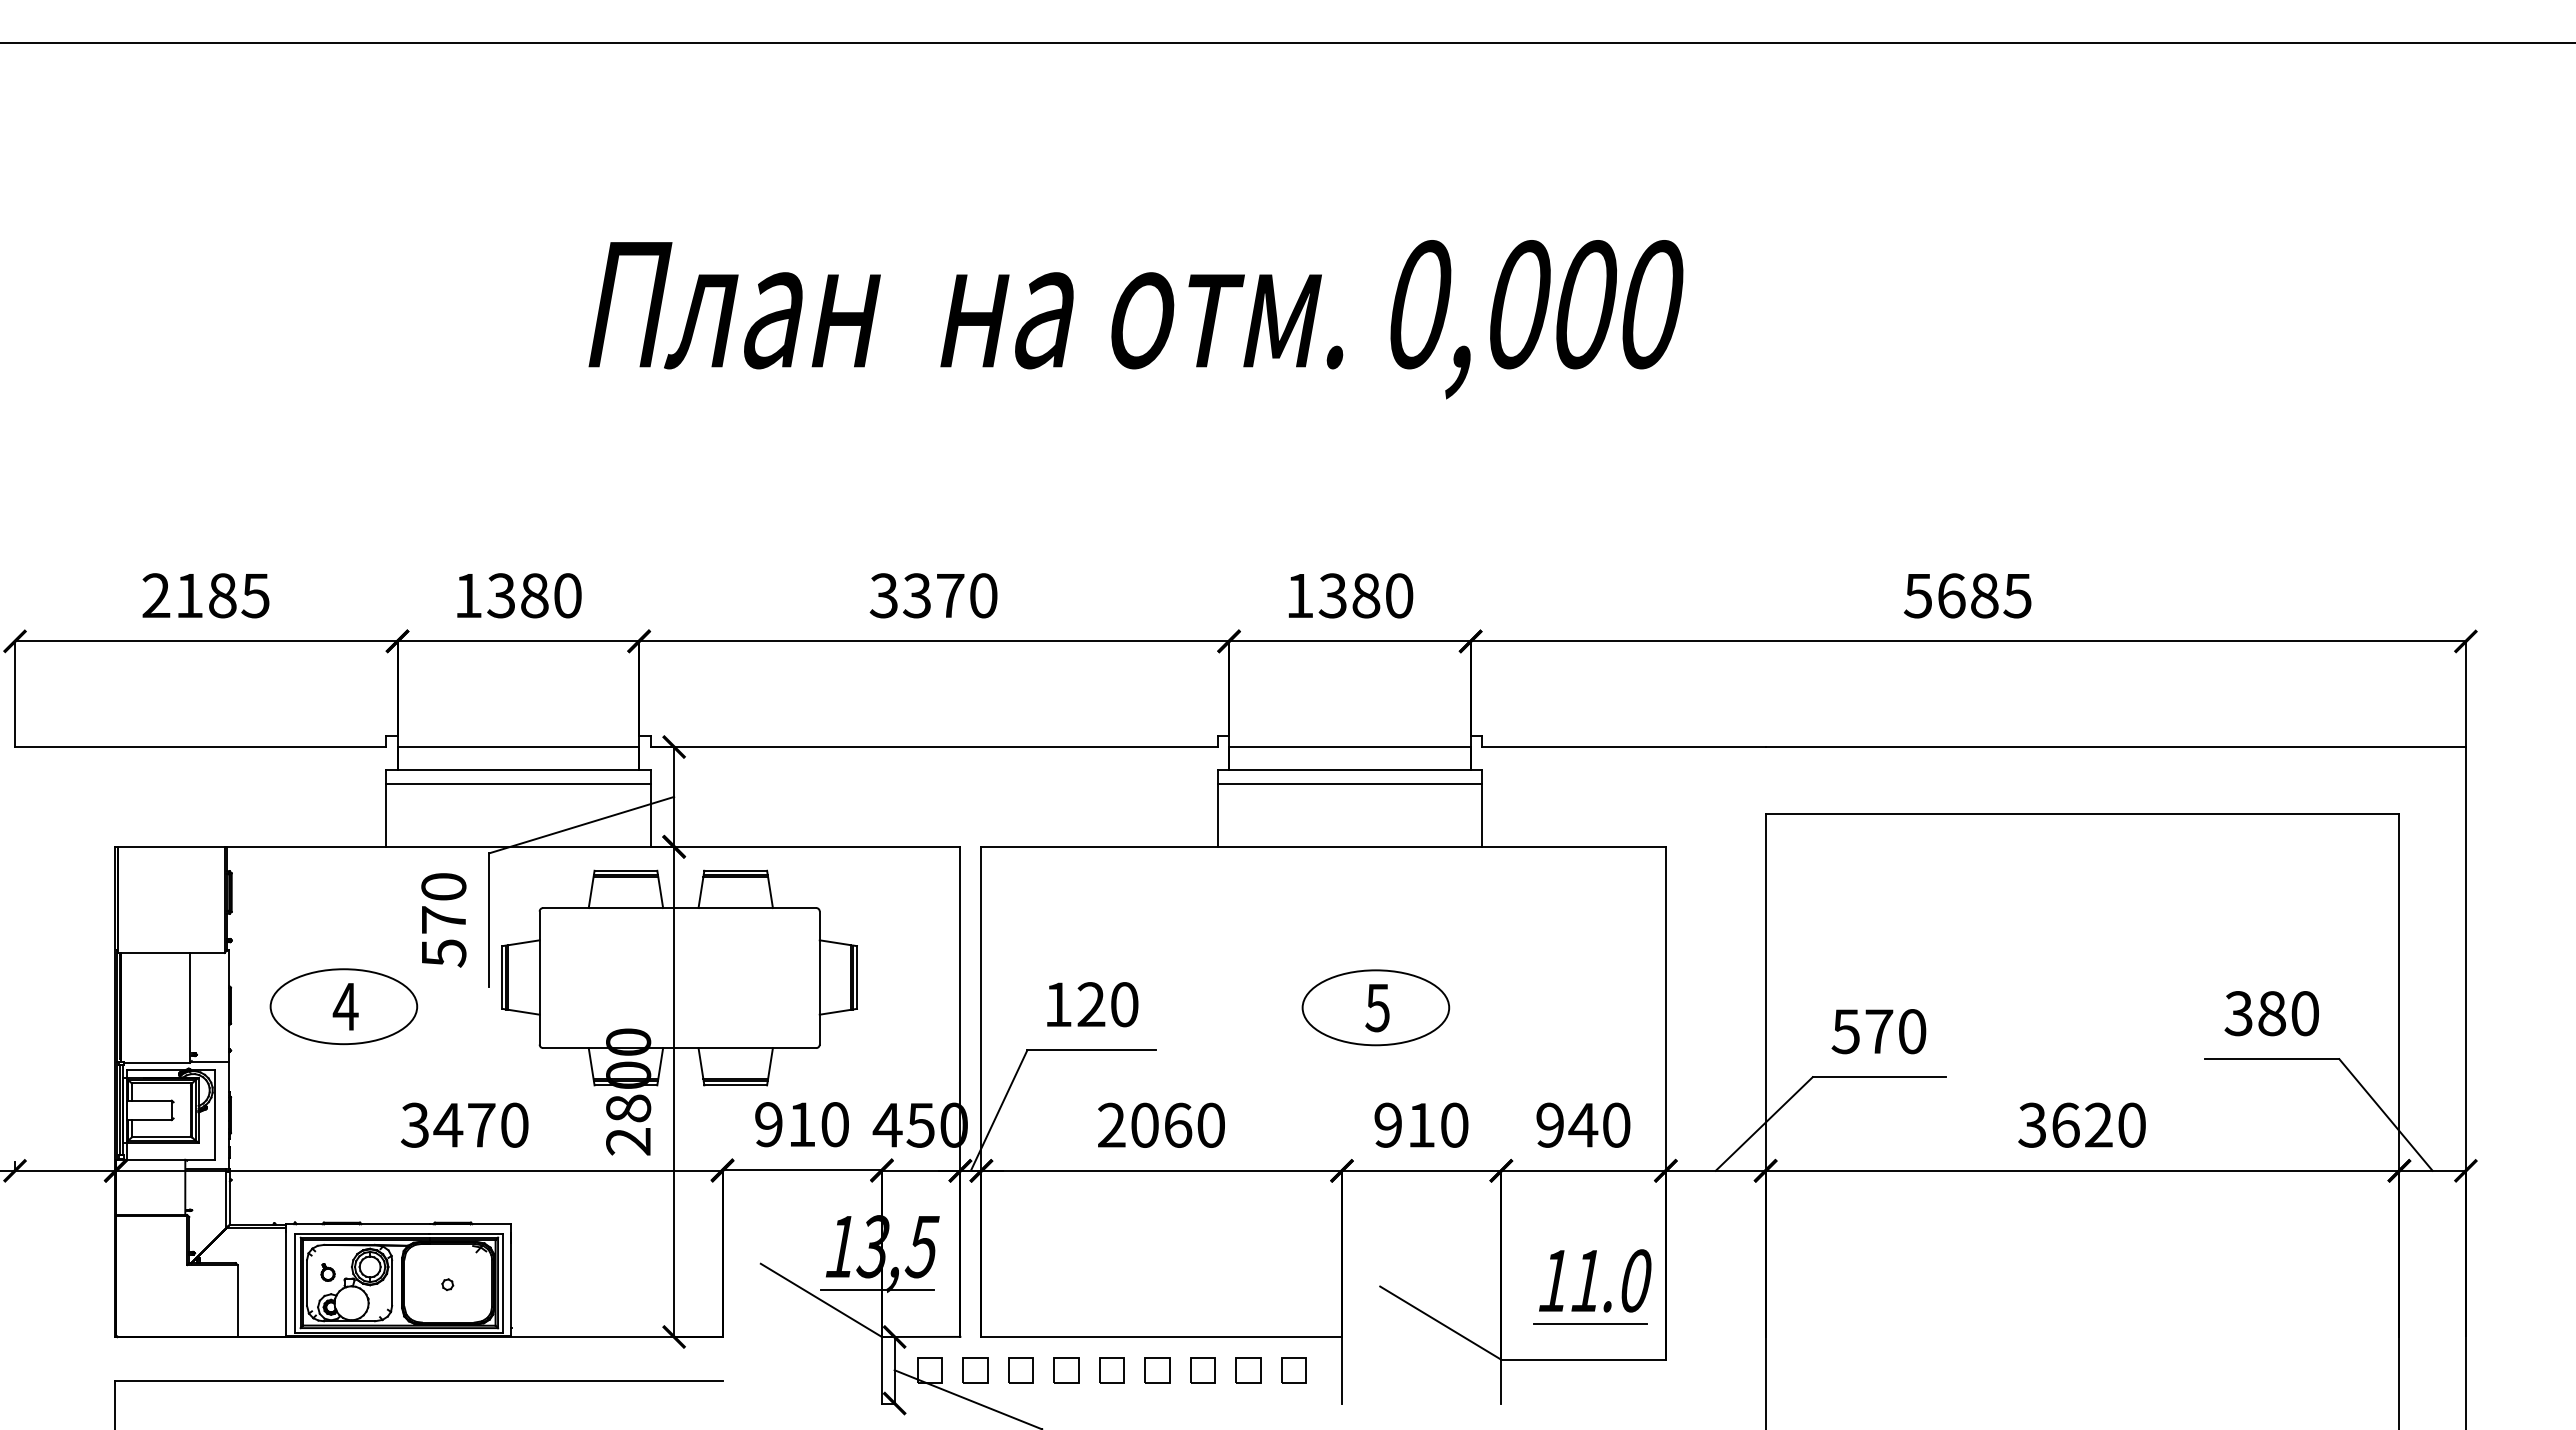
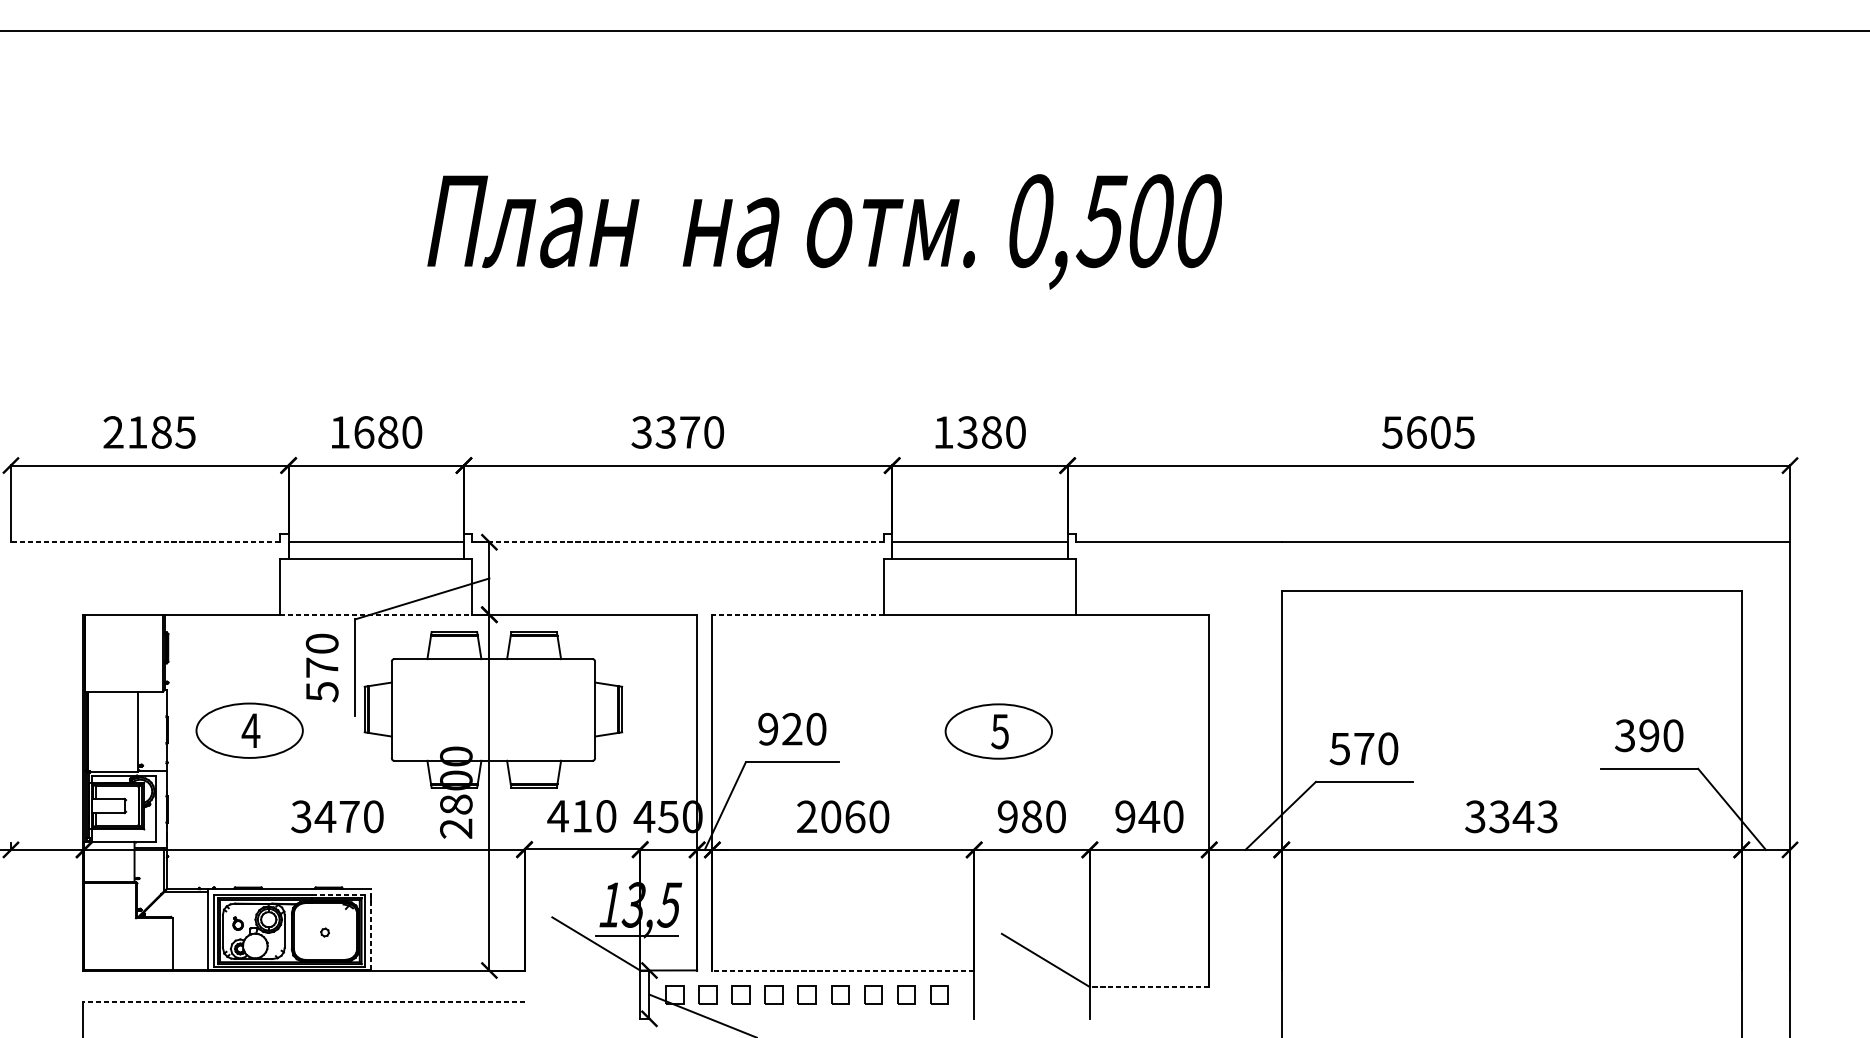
text: (1517, 304) -> (1101, 221), 0,000 -> 0,500
text: (501, 595) -> (364, 432), 1380 -> 1680
text: (1984, 595) -> (1440, 432), 5685 -> 5605
line: (200, 747) -> (145, 542), solid -> dashed
line: (934, 747) -> (678, 542), solid -> dashed
line: (518, 783) -> (376, 568), removed
line: (1349, 783) -> (979, 568), removed
line: (518, 846) -> (376, 614), solid -> dashed
line: (1099, 846) -> (798, 614), solid -> dashed
text: (1057, 1004) -> (767, 729), 120 -> 920
text: (2272, 1013) -> (1649, 735), 380 -> 390
text: (768, 1124) -> (557, 816), 910 -> 410
text: (1421, 1124) -> (1031, 816), 910 -> 980
text: (2098, 1124) -> (1523, 816), 3620 -> 3343
line: (465, 1233) -> (337, 895), solid -> dashed
line: (510, 1279) -> (370, 928), solid -> dashed
part: (1592, 1286) -> (1156, 933), removed
line: (1161, 1336) -> (843, 970), solid -> dashed
line: (1583, 1359) -> (1149, 986), solid -> dashed
line: (418, 1380) -> (303, 1002), solid -> dashed

